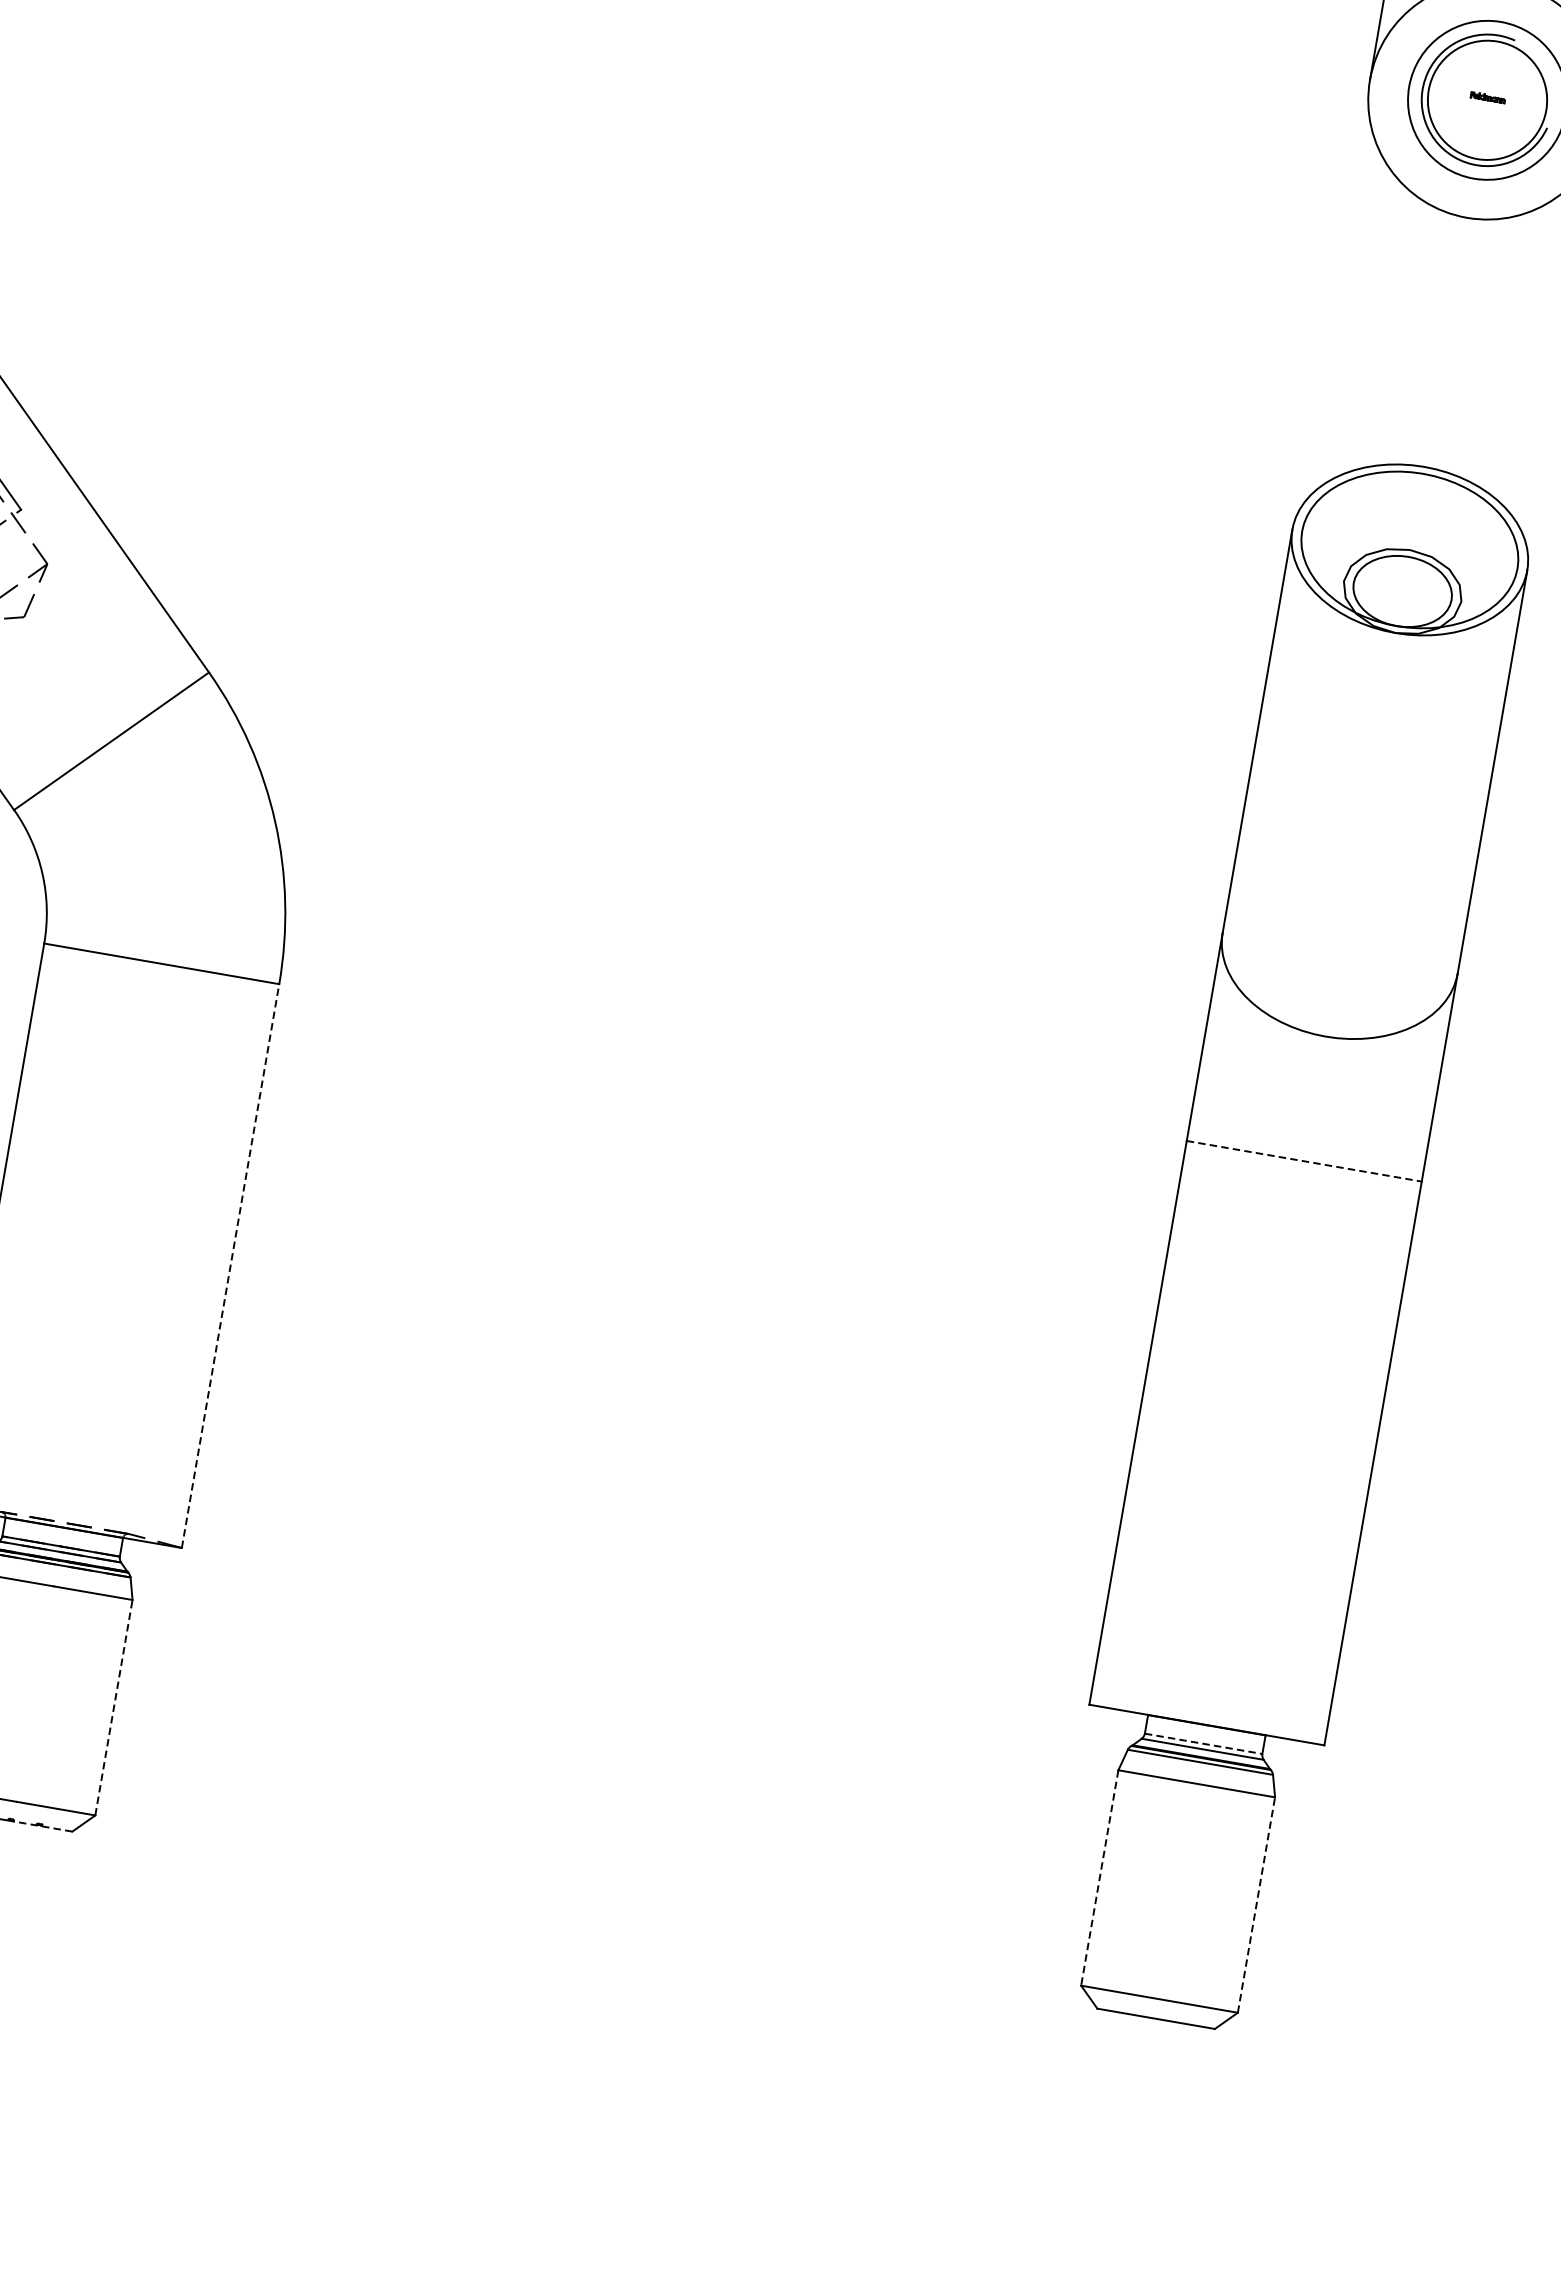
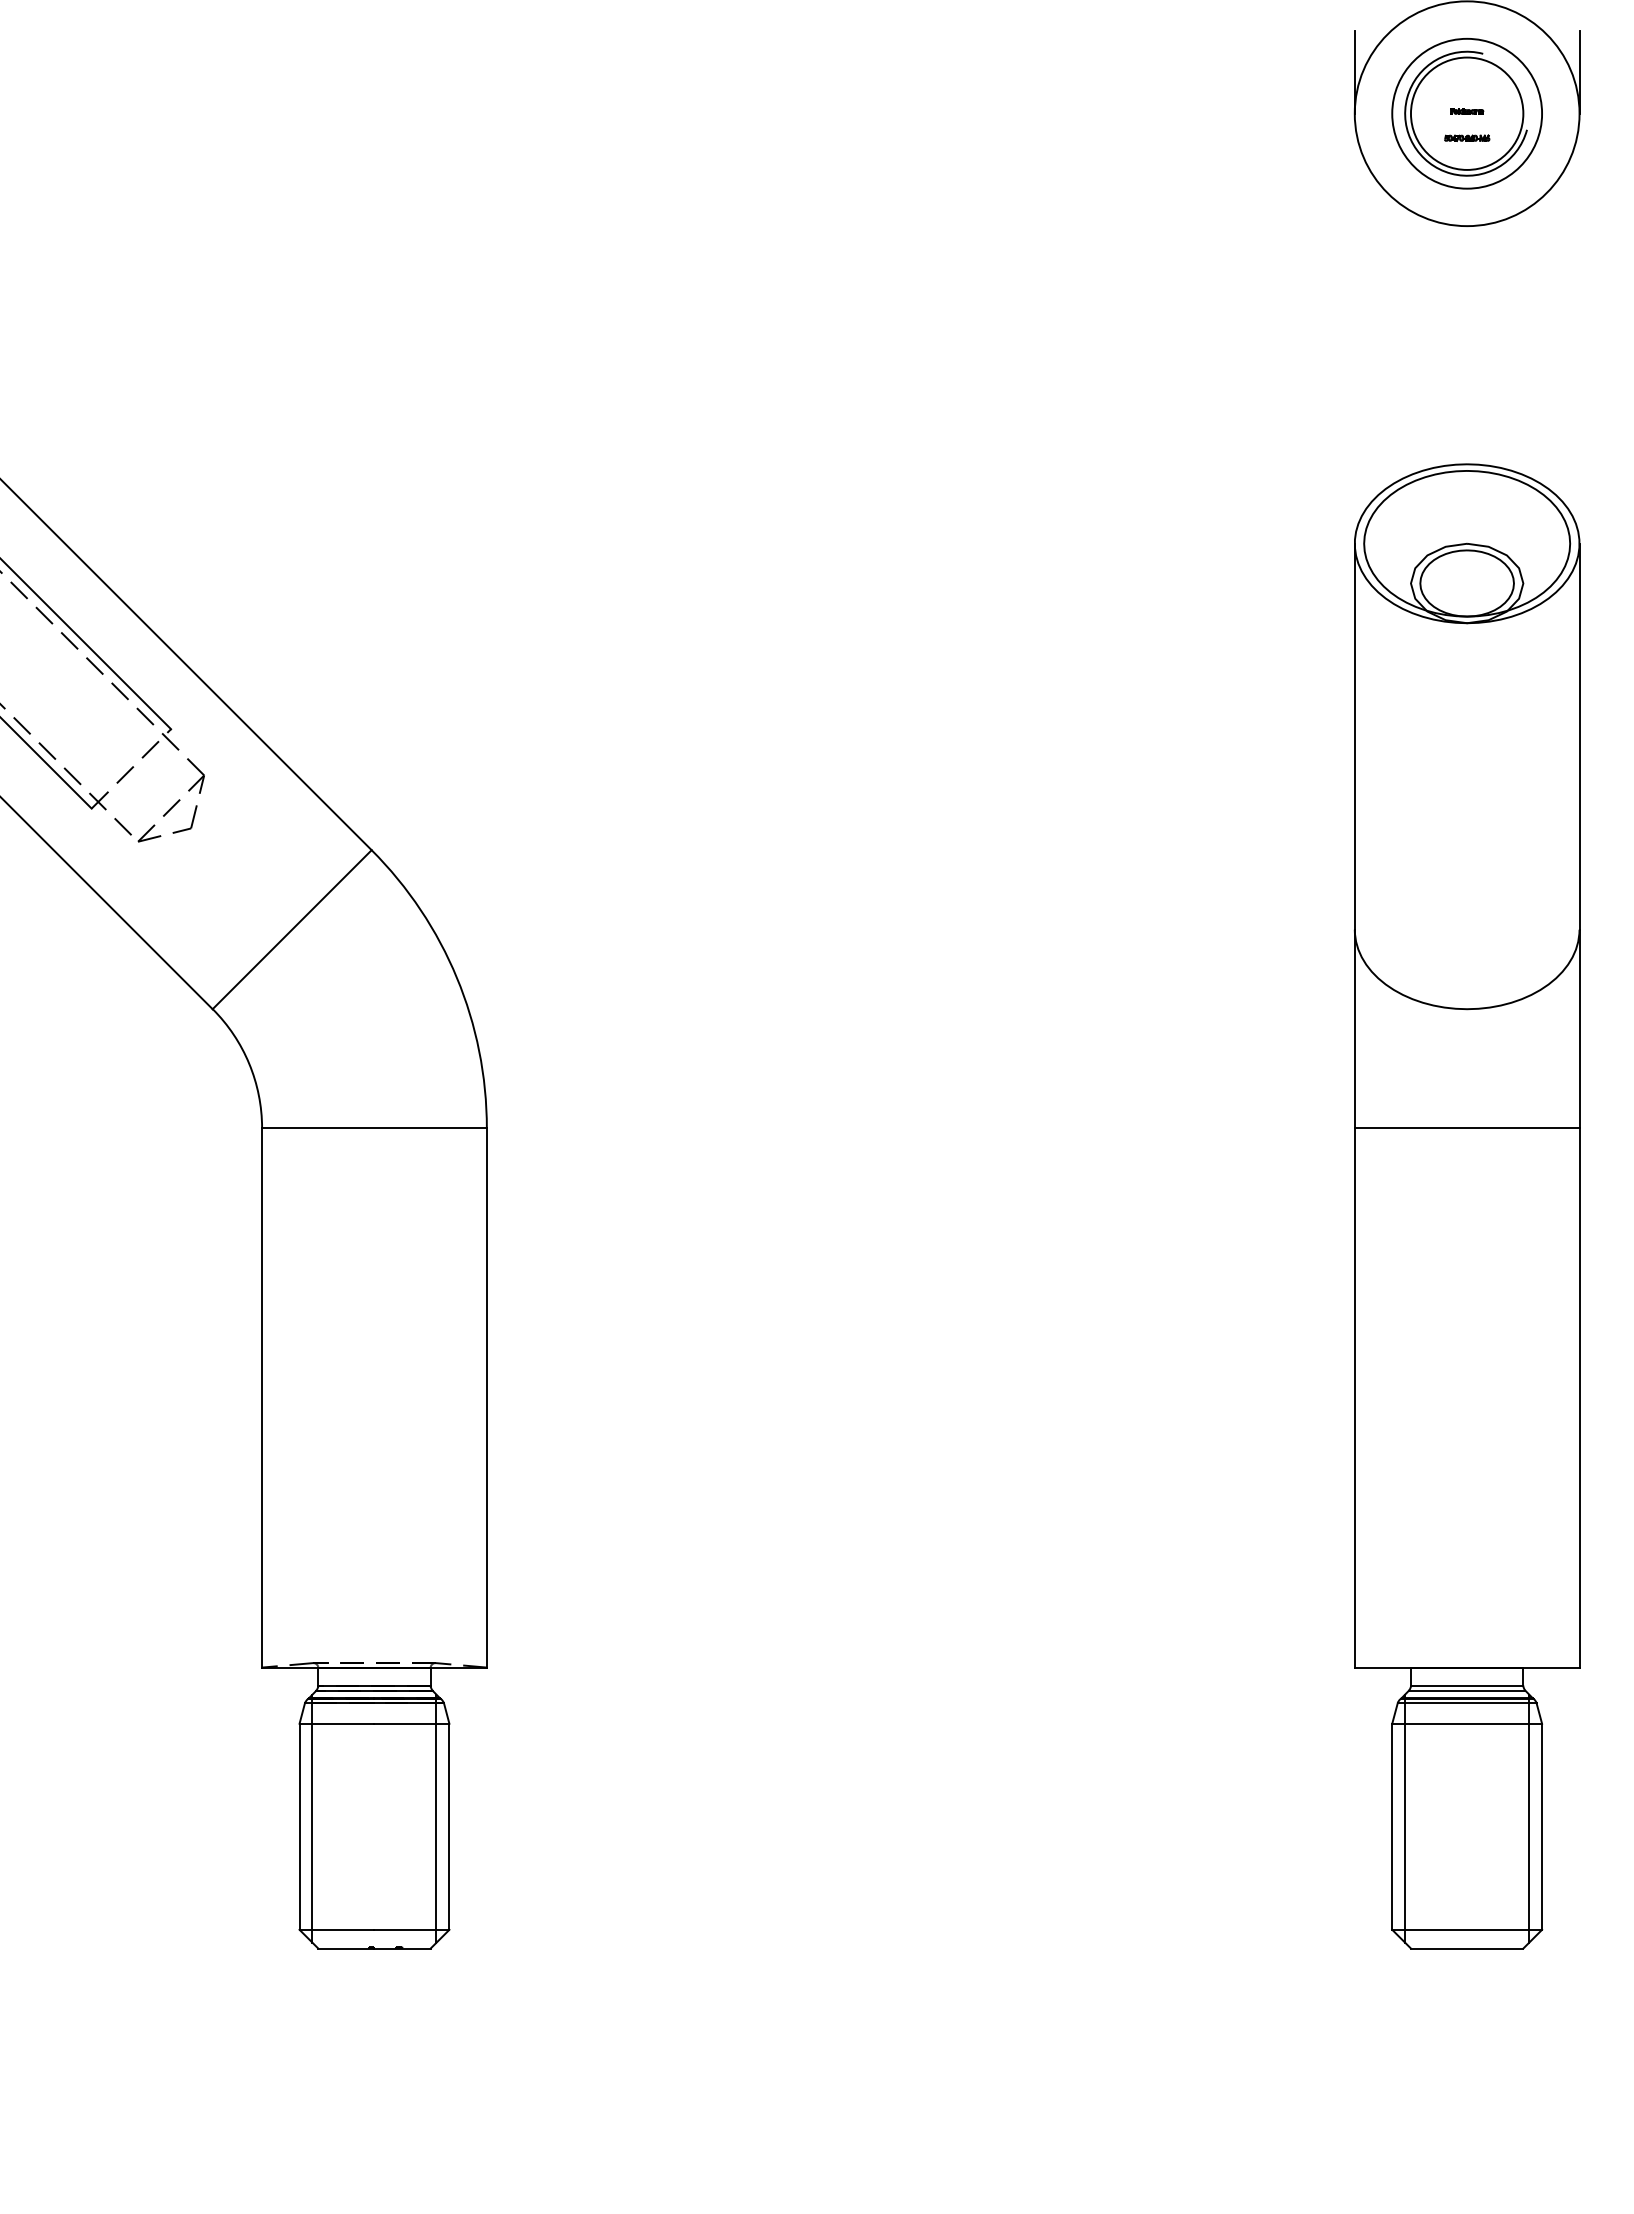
part: (1483, 125) -> (1467, 137), added
line: (1304, 1161) -> (1467, 1128), dashed -> solid
line: (230, 1265) -> (486, 1397), dashed -> solid
line: (101, 1696) -> (436, 1818), added
line: (114, 1707) -> (449, 1826), dashed -> solid
line: (1203, 1743) -> (1467, 1685), dashed -> solid
line: (42, 1826) -> (402, 1948), dashed -> solid
line: (1115, 1871) -> (1405, 1818), added
line: (1099, 1878) -> (1392, 1827), dashed -> solid
line: (1244, 1894) -> (1529, 1818), added
line: (1256, 1904) -> (1542, 1826), dashed -> solid

